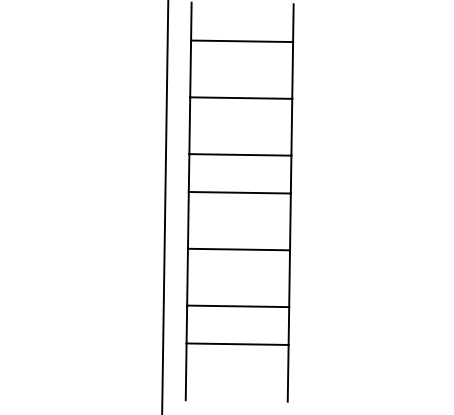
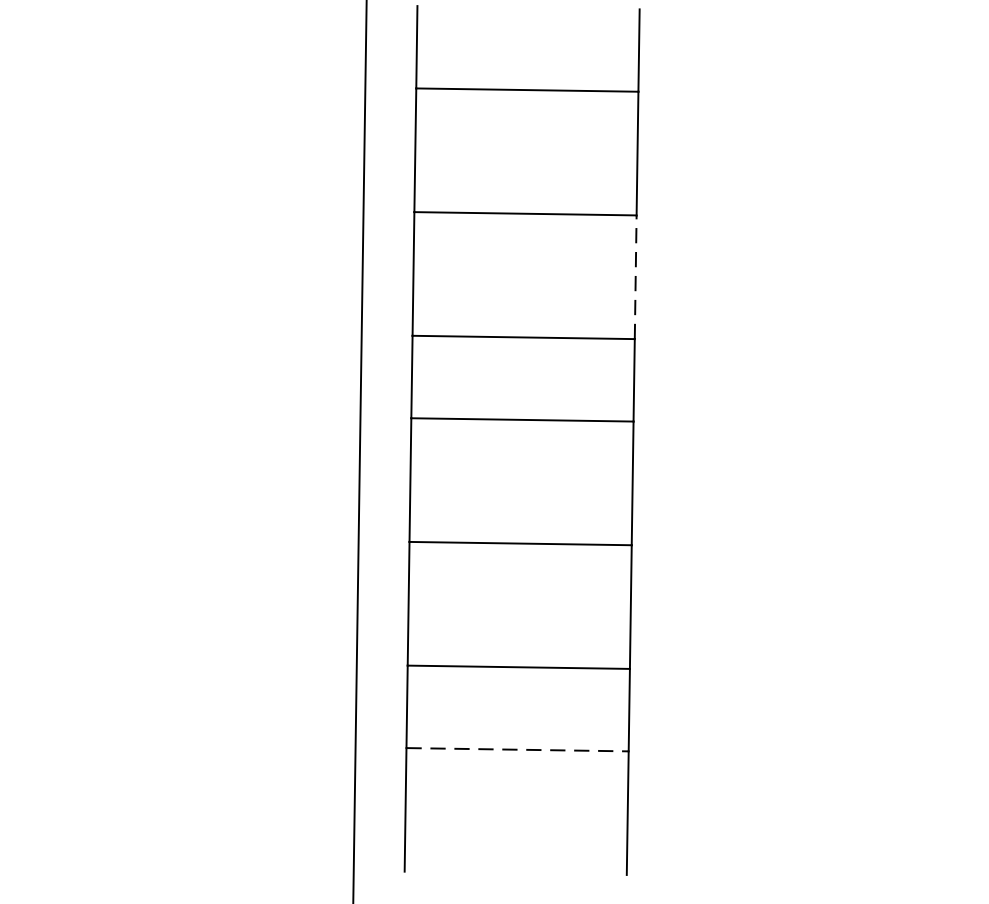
line: (291, 126) -> (634, 275), solid -> dashed
line: (238, 344) -> (519, 750), solid -> dashed

